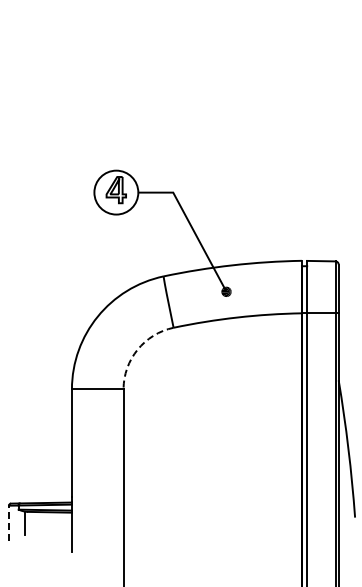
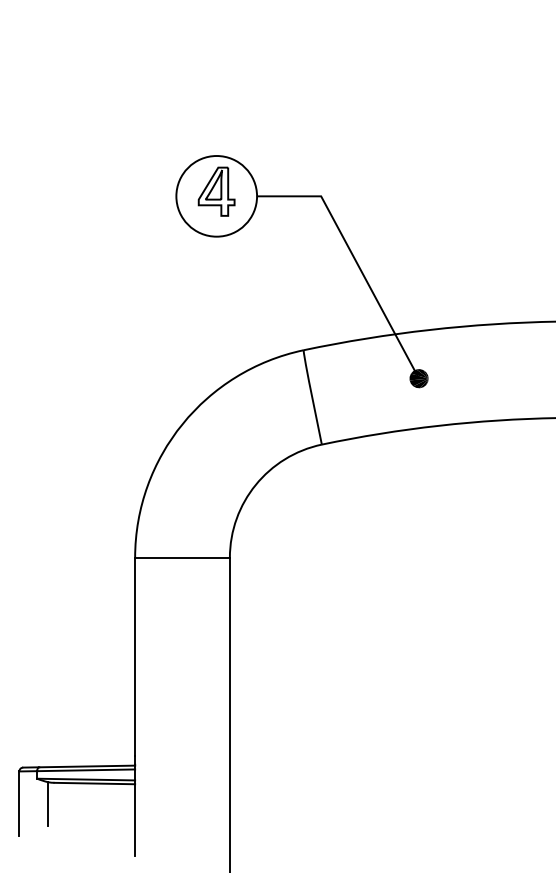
arc: (137, 349) -> (255, 484), dashed -> solid
line: (8, 523) -> (18, 804), dashed -> solid

